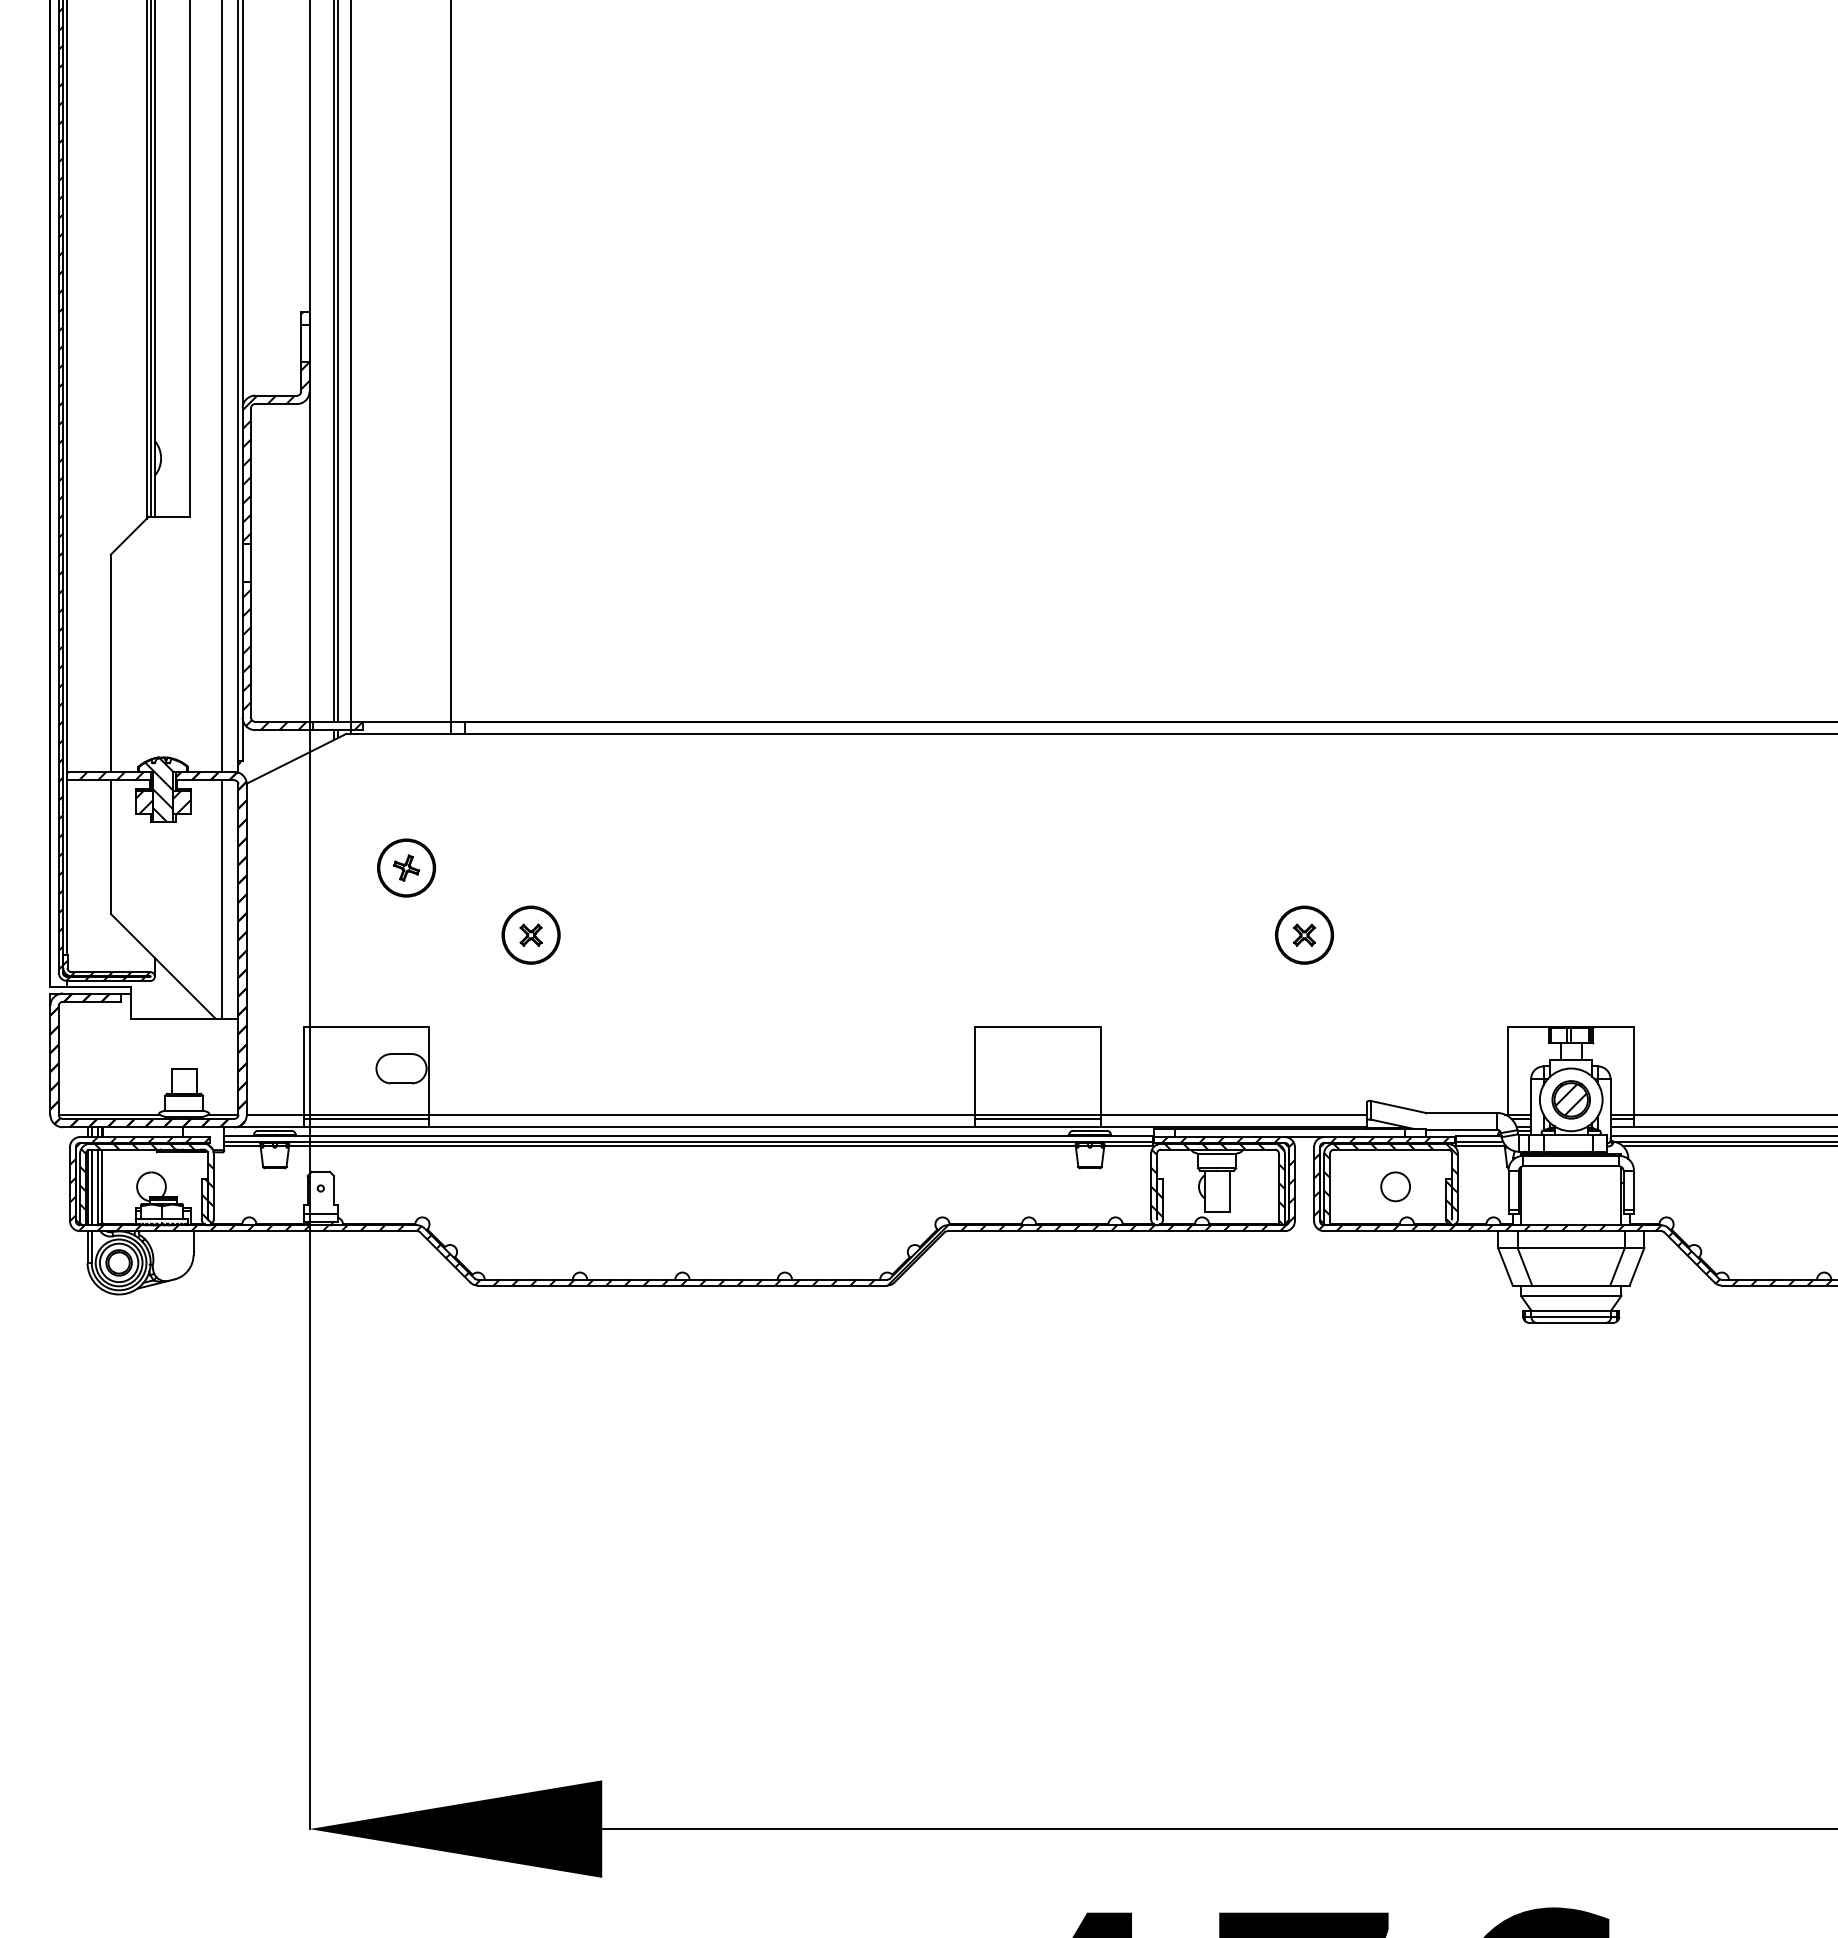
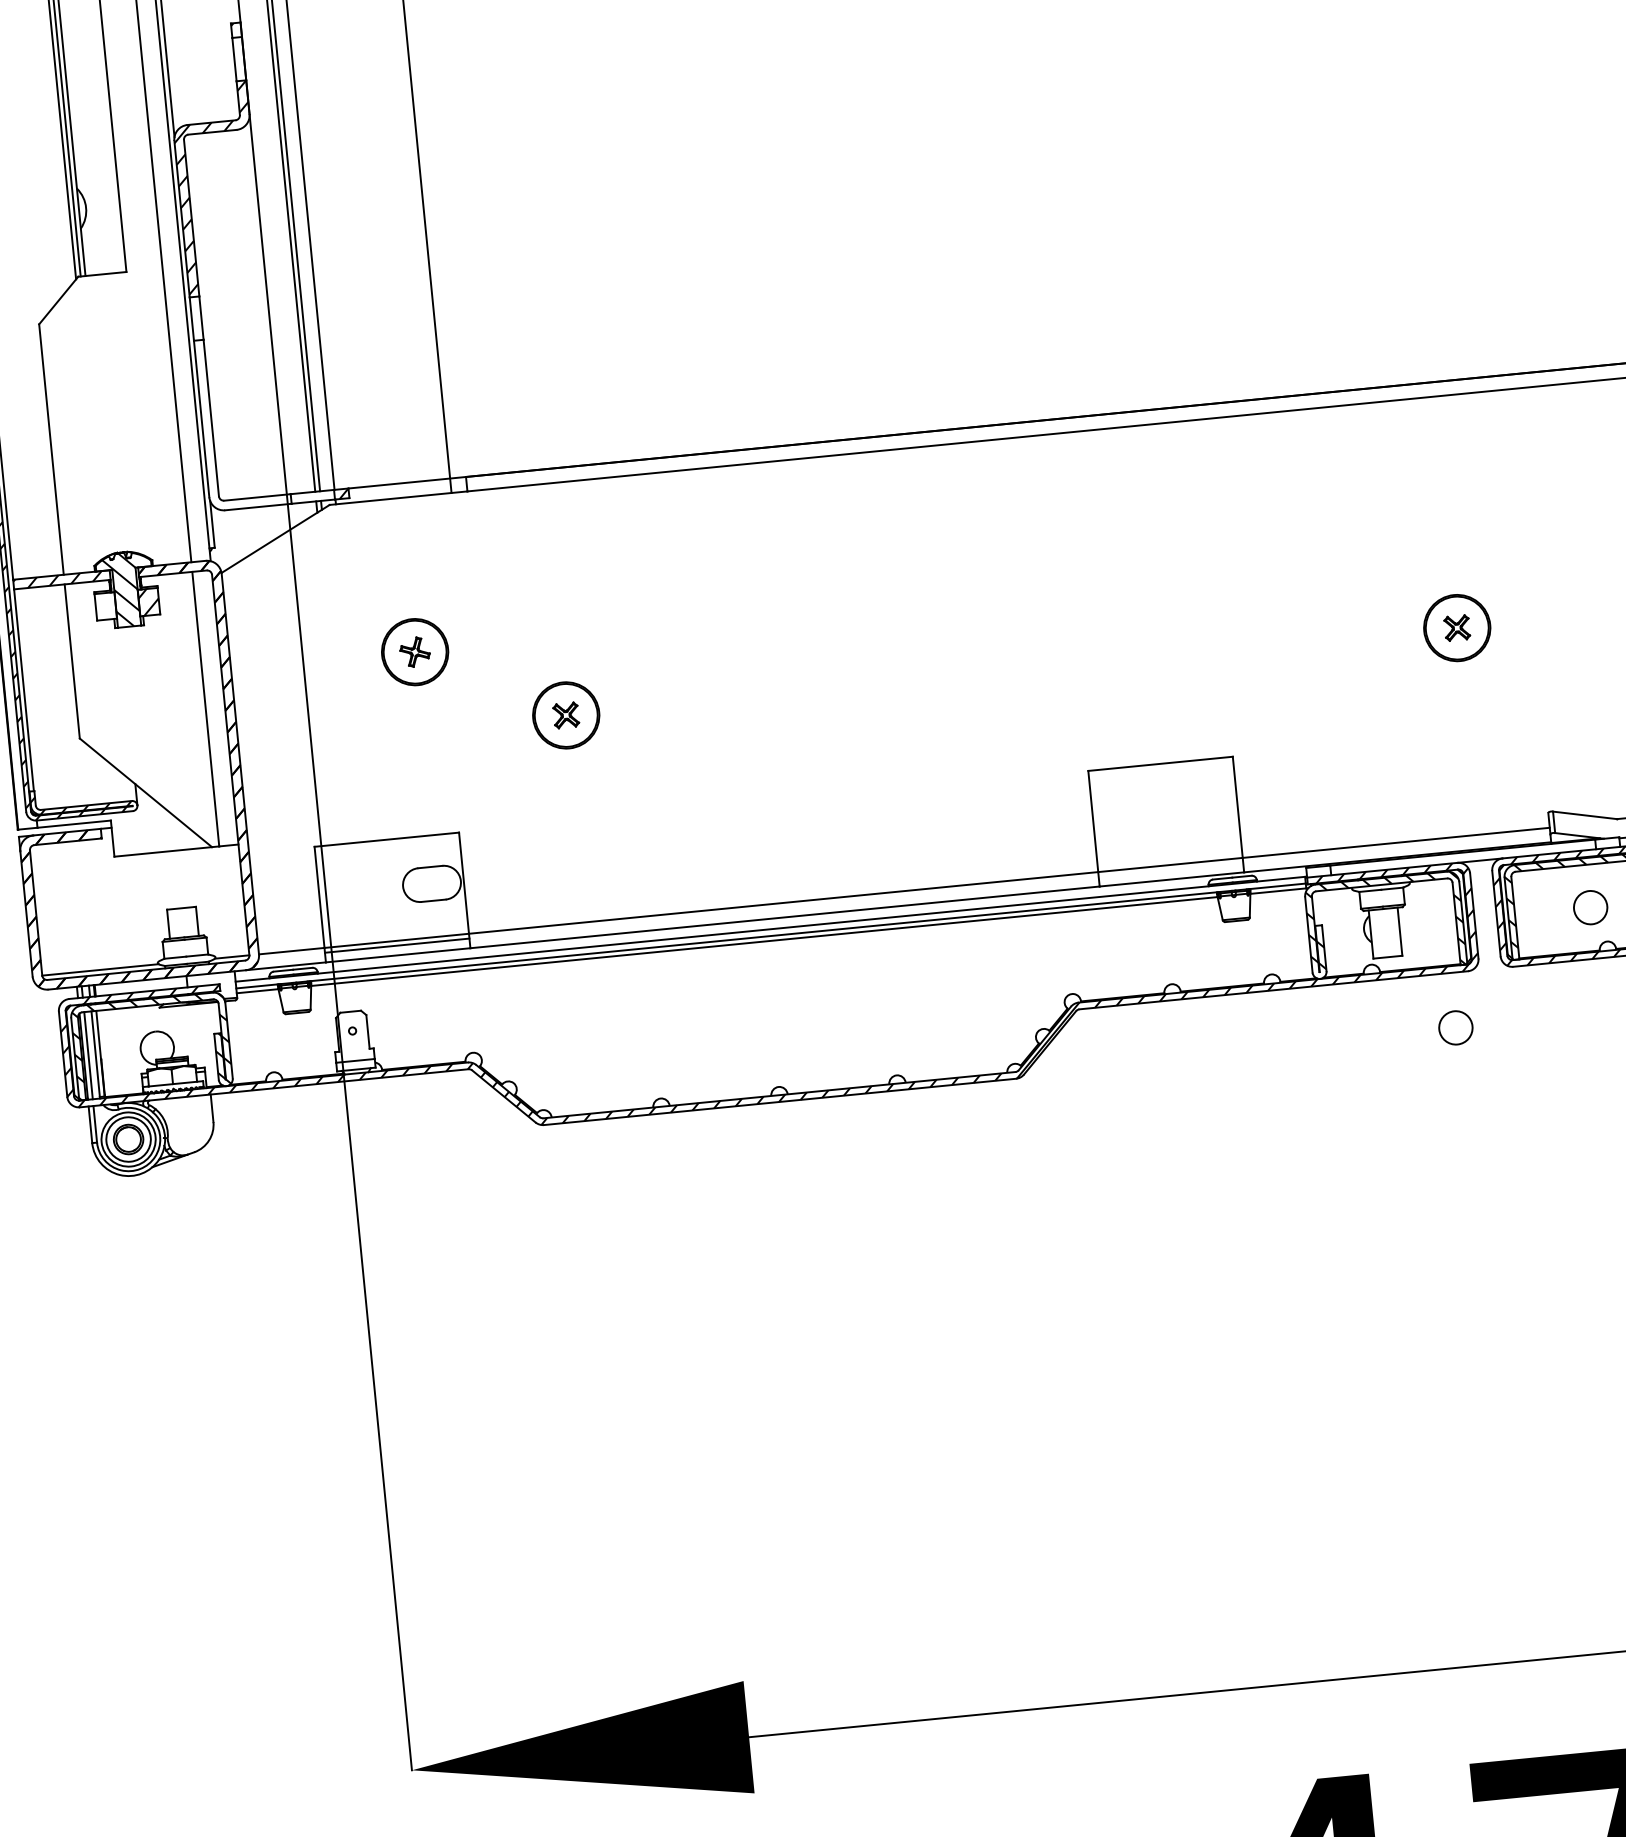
hatch: (274, 659) -> (239, 426), removed
hatch: (144, 802) -> (105, 606), removed
line: (1037, 1118) -> (1170, 869), removed
circle: (1269, 1278) -> (1455, 1027), added

